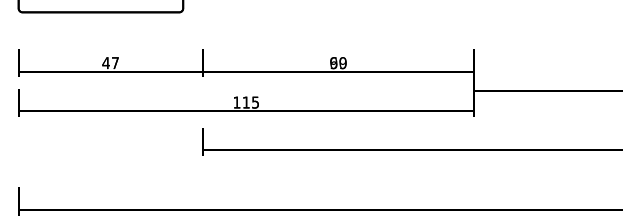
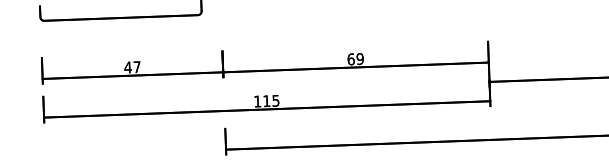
text: (338, 63) -> (355, 59), 90 -> 69

